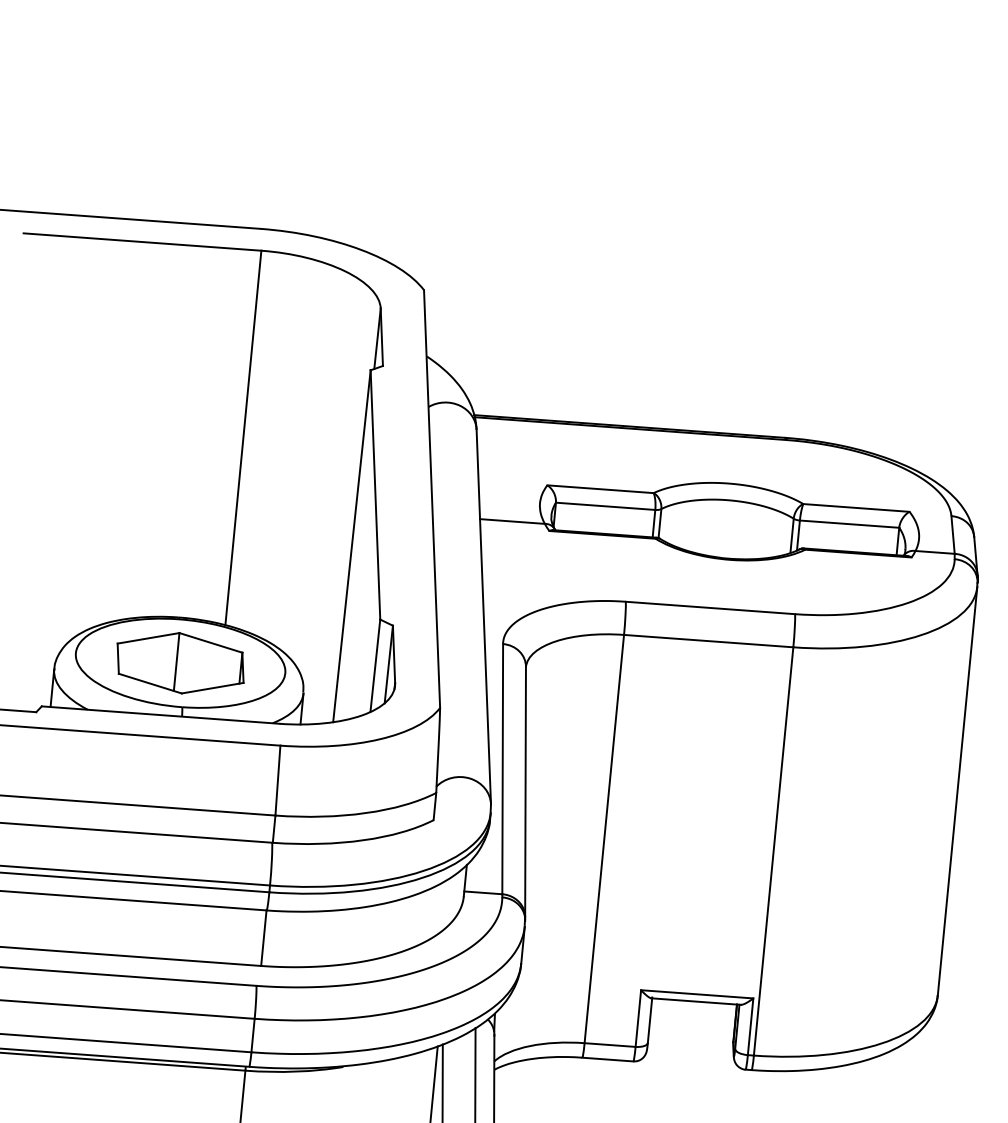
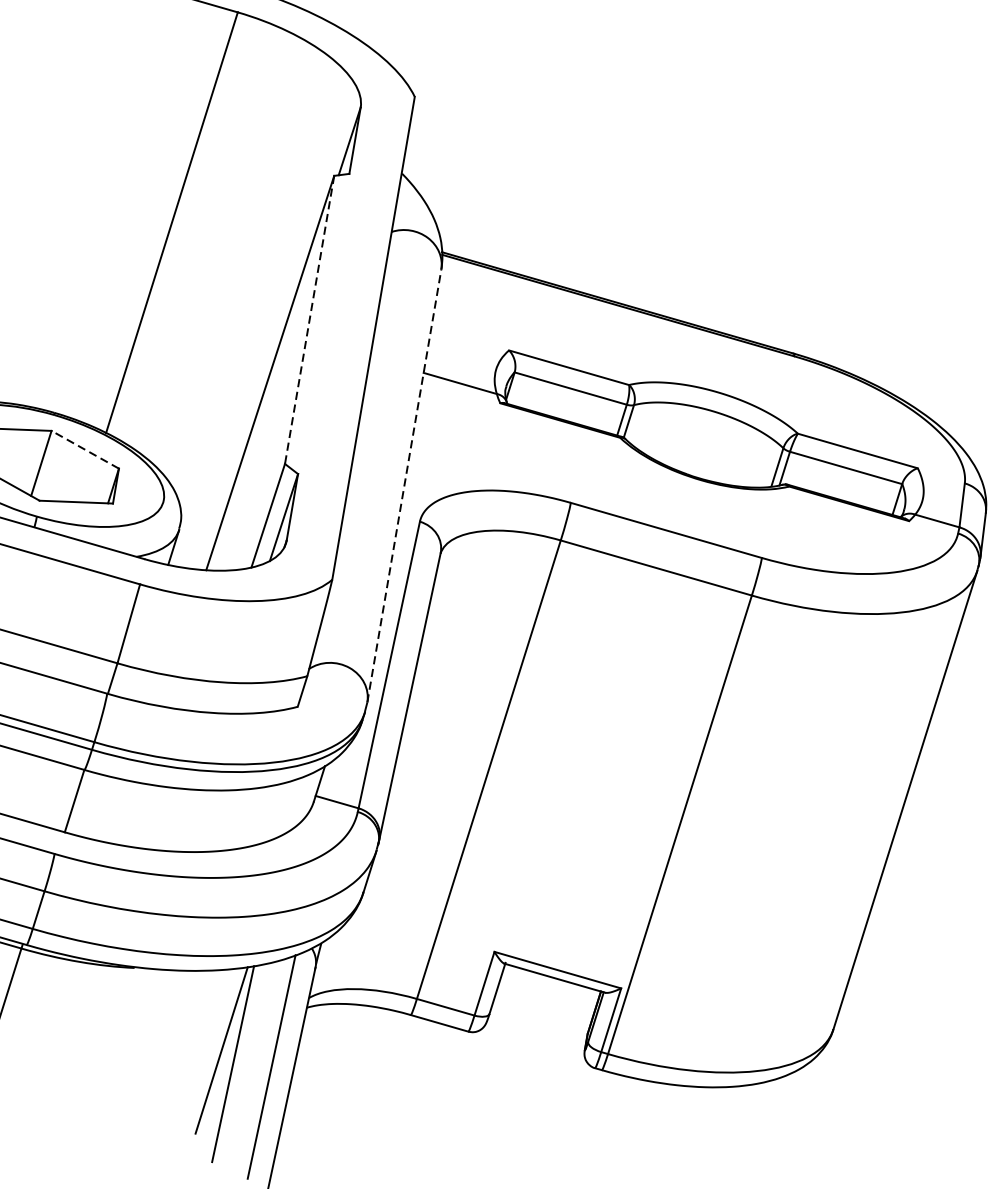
line: (375, 494) -> (309, 319), solid -> dashed
line: (483, 616) -> (404, 485), solid -> dashed
line: (210, 642) -> (84, 449), solid -> dashed

